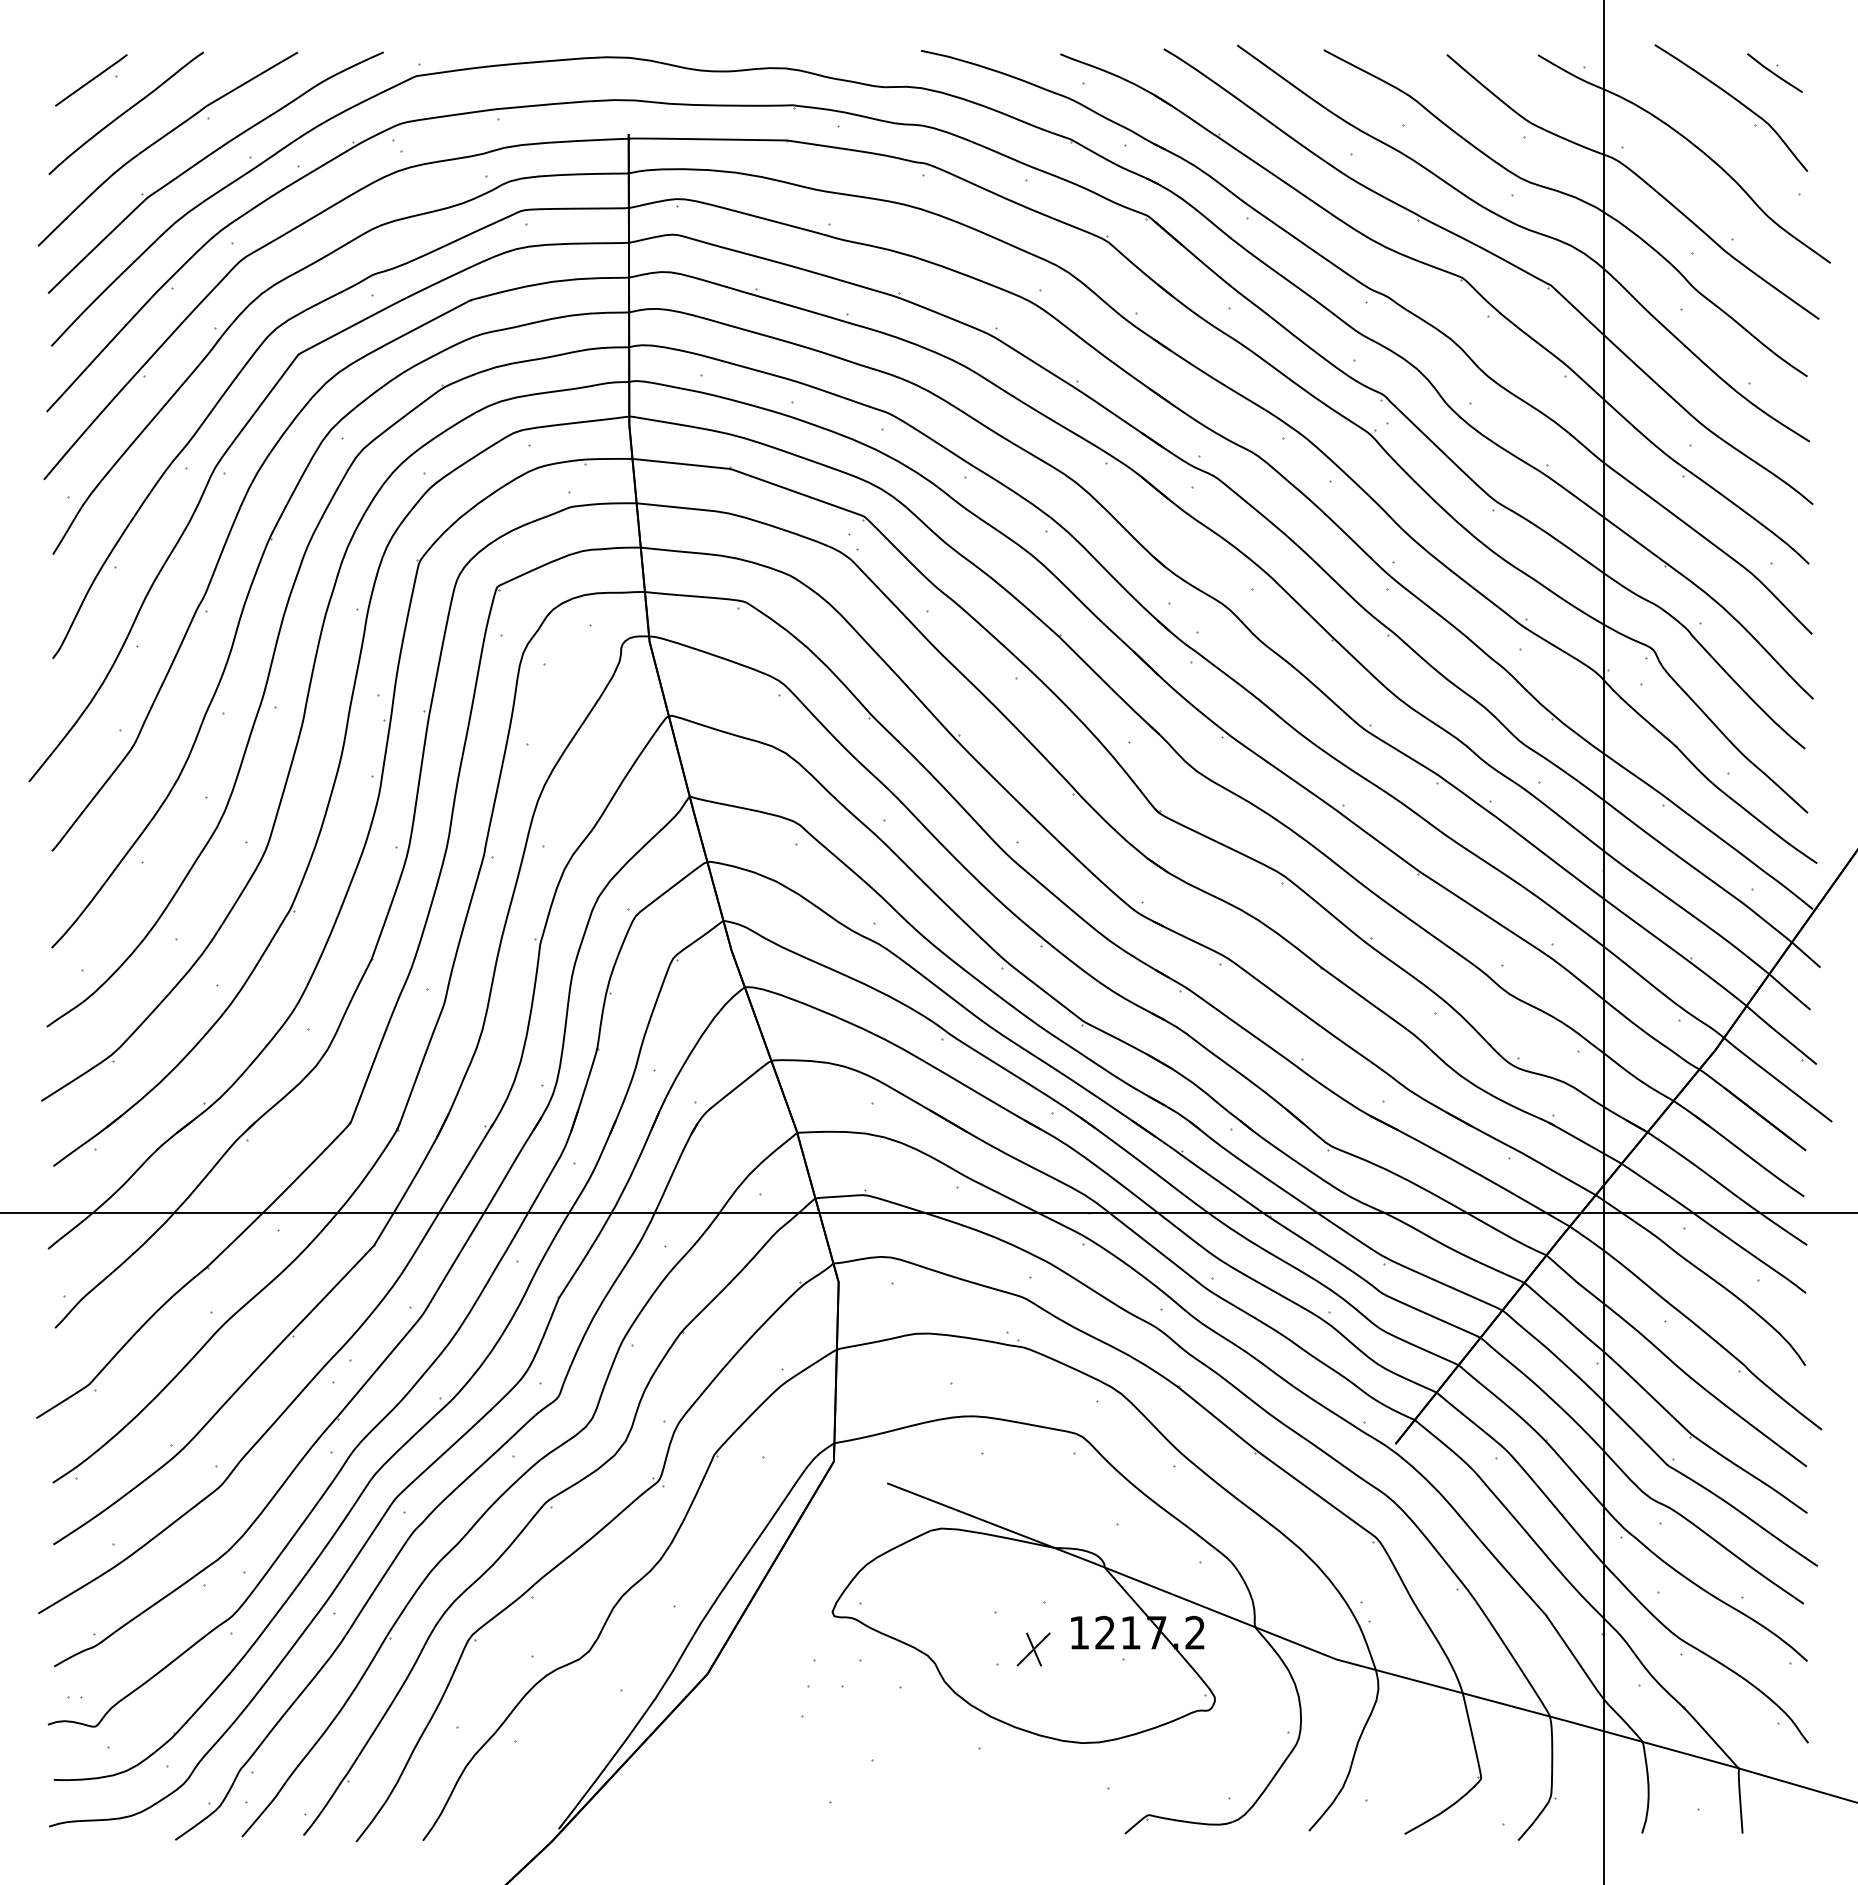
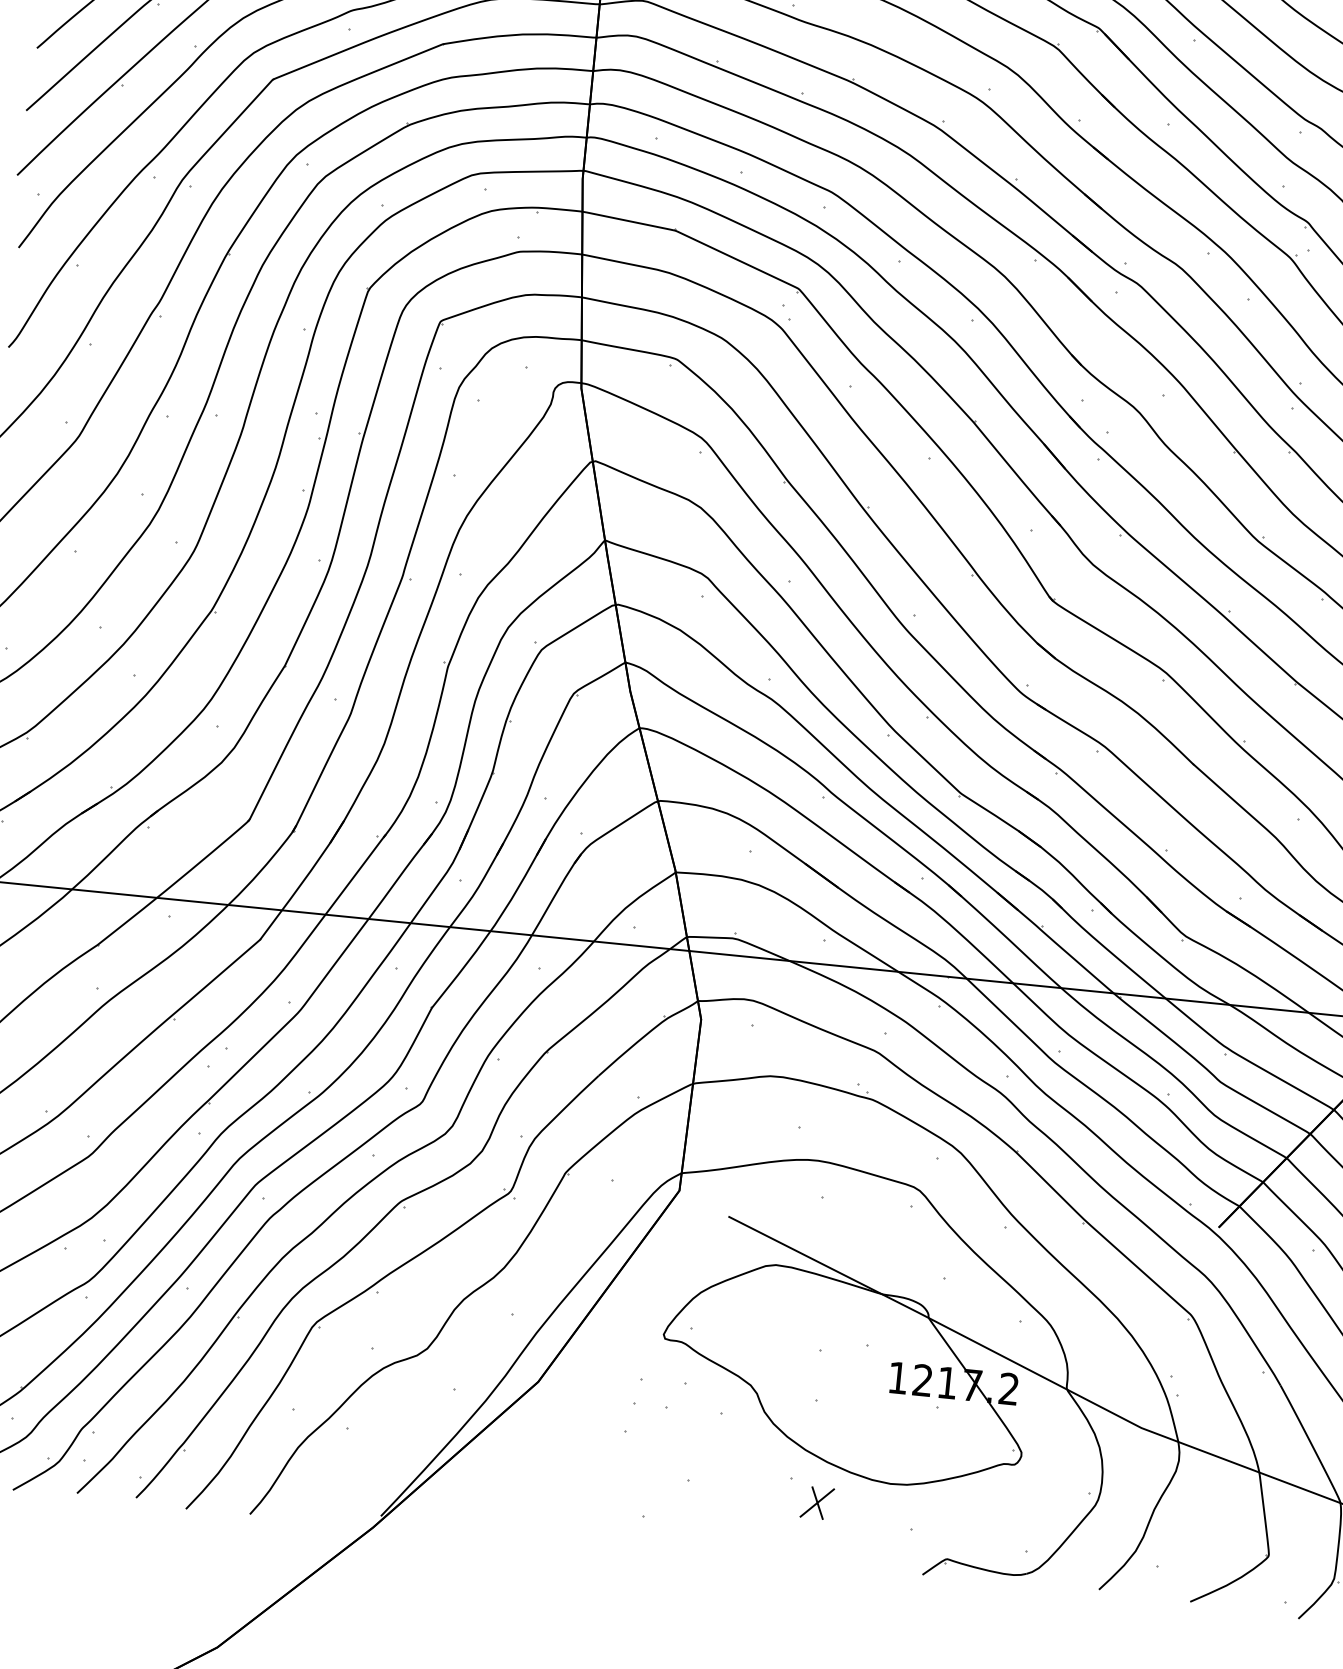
part: (1033, 1649) -> (817, 1503), moved

